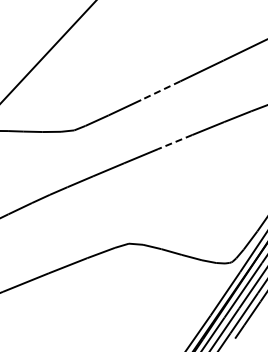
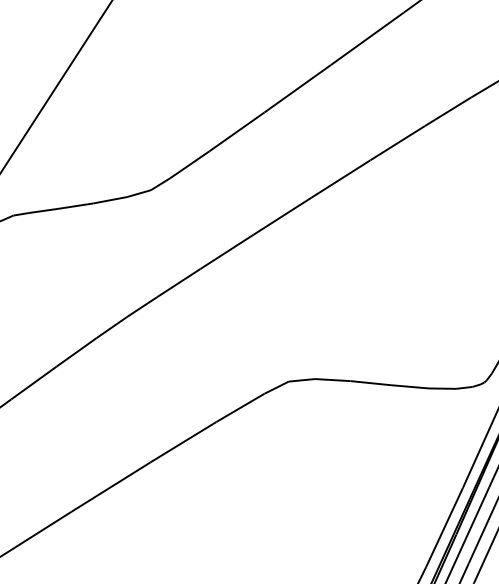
line: (160, 90) -> (297, 88), dashed -> solid
line: (175, 142) -> (341, 179), dashed -> solid

